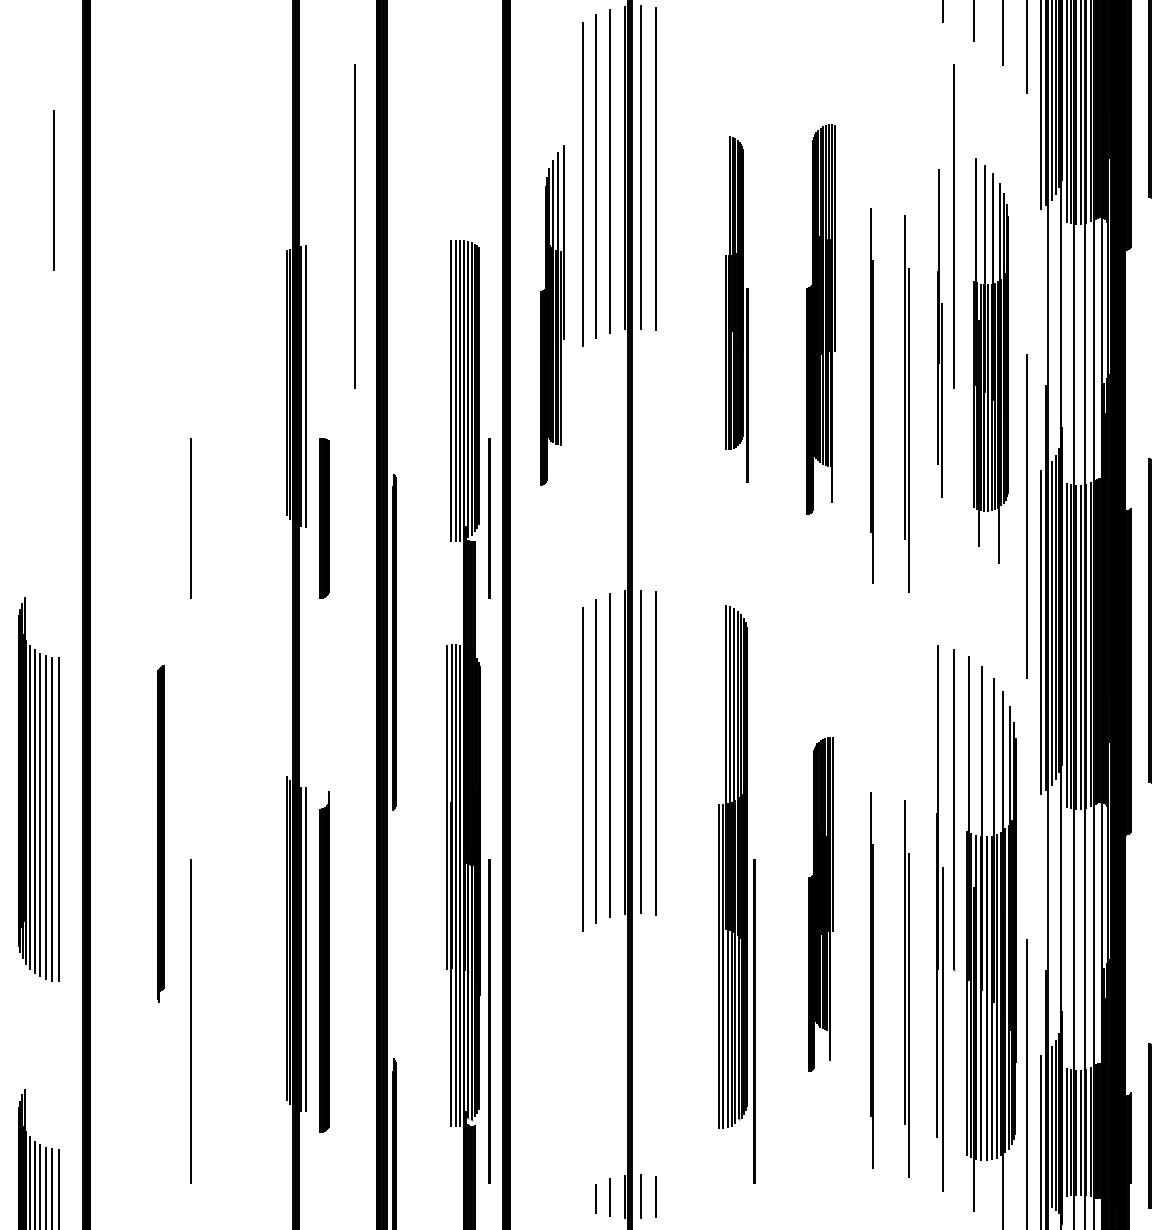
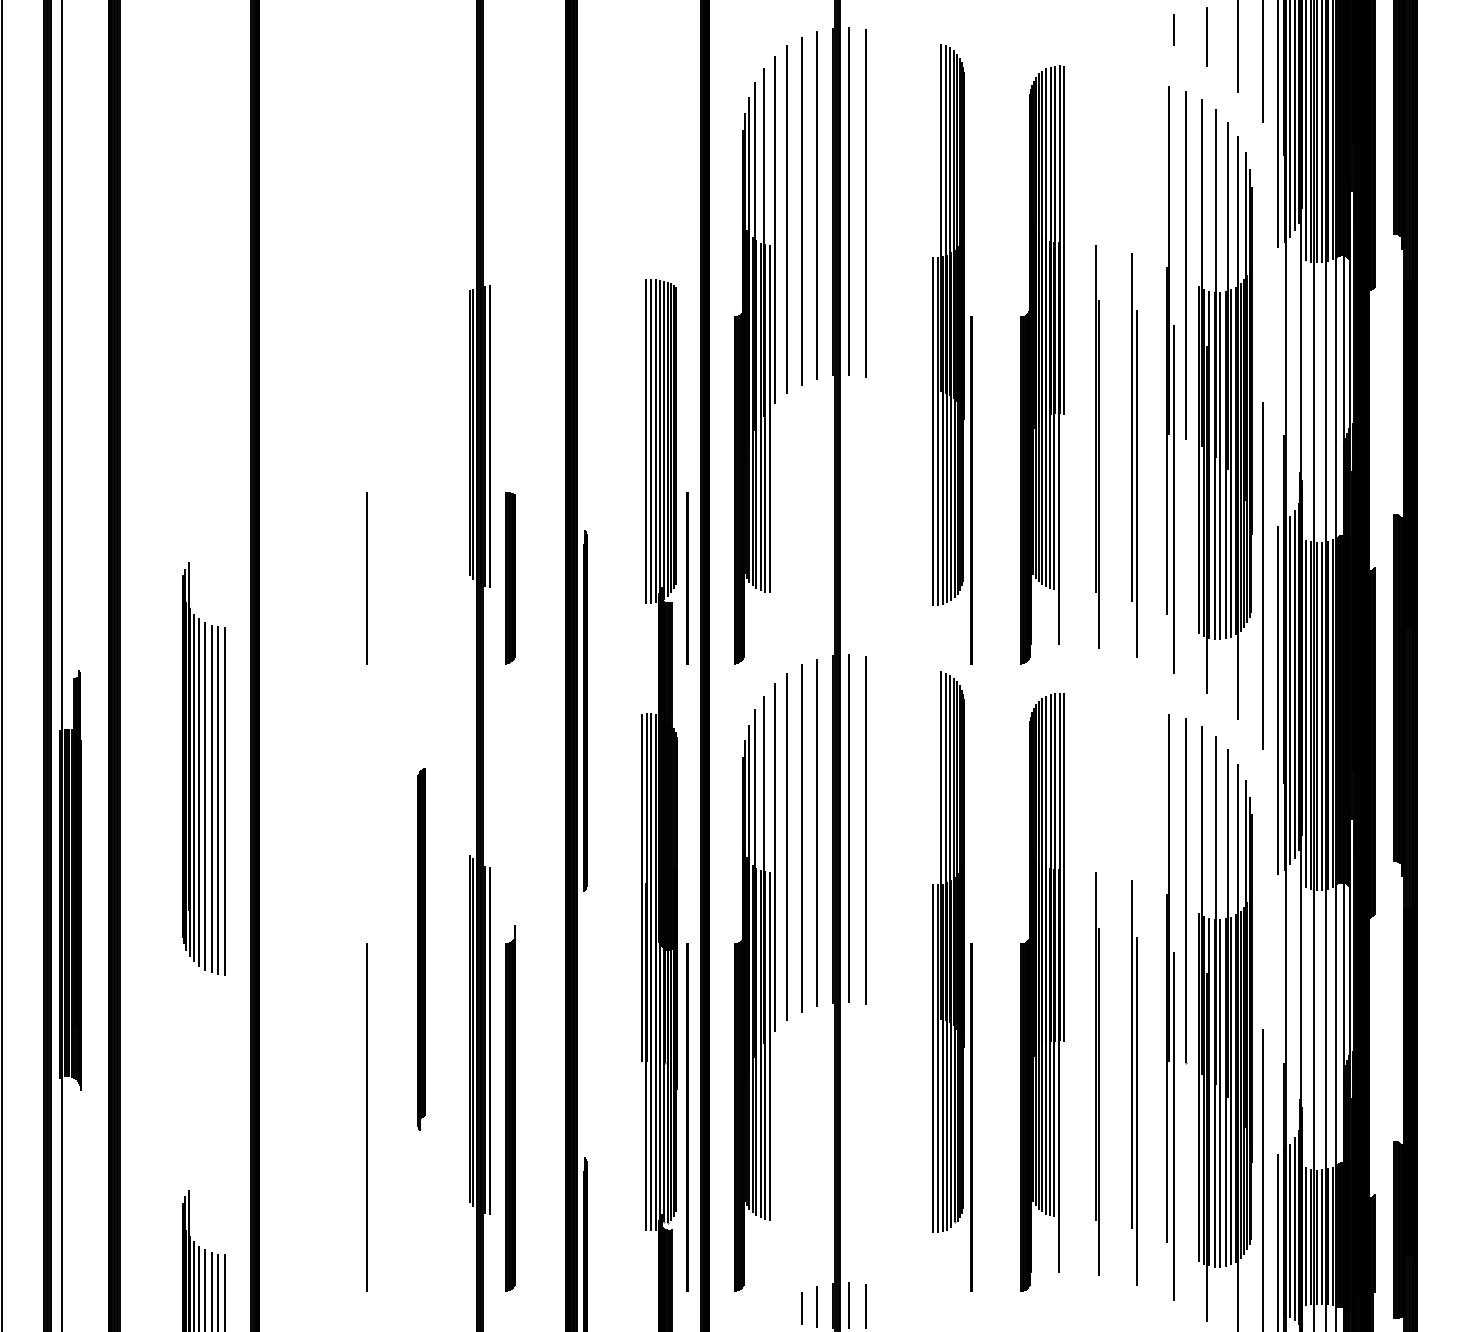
line: (53, 190) -> (219, 226), removed
line: (354, 226) -> (542, 265), removed
part: (736, 309) -> (952, 354), size x1.67
part: (552, 315) -> (754, 360), size x1.67
part: (820, 319) -> (1042, 364), size x1.43
part: (940, 333) -> (1170, 379), size x1.67
part: (991, 361) -> (1225, 409), size x1.43
part: (38, 789) -> (203, 768), moved
part: (160, 833) -> (421, 949), moved
part: (552, 900) -> (754, 987), added
part: (820, 904) -> (1042, 992), size x1.67
part: (324, 962) -> (510, 1108), moved

